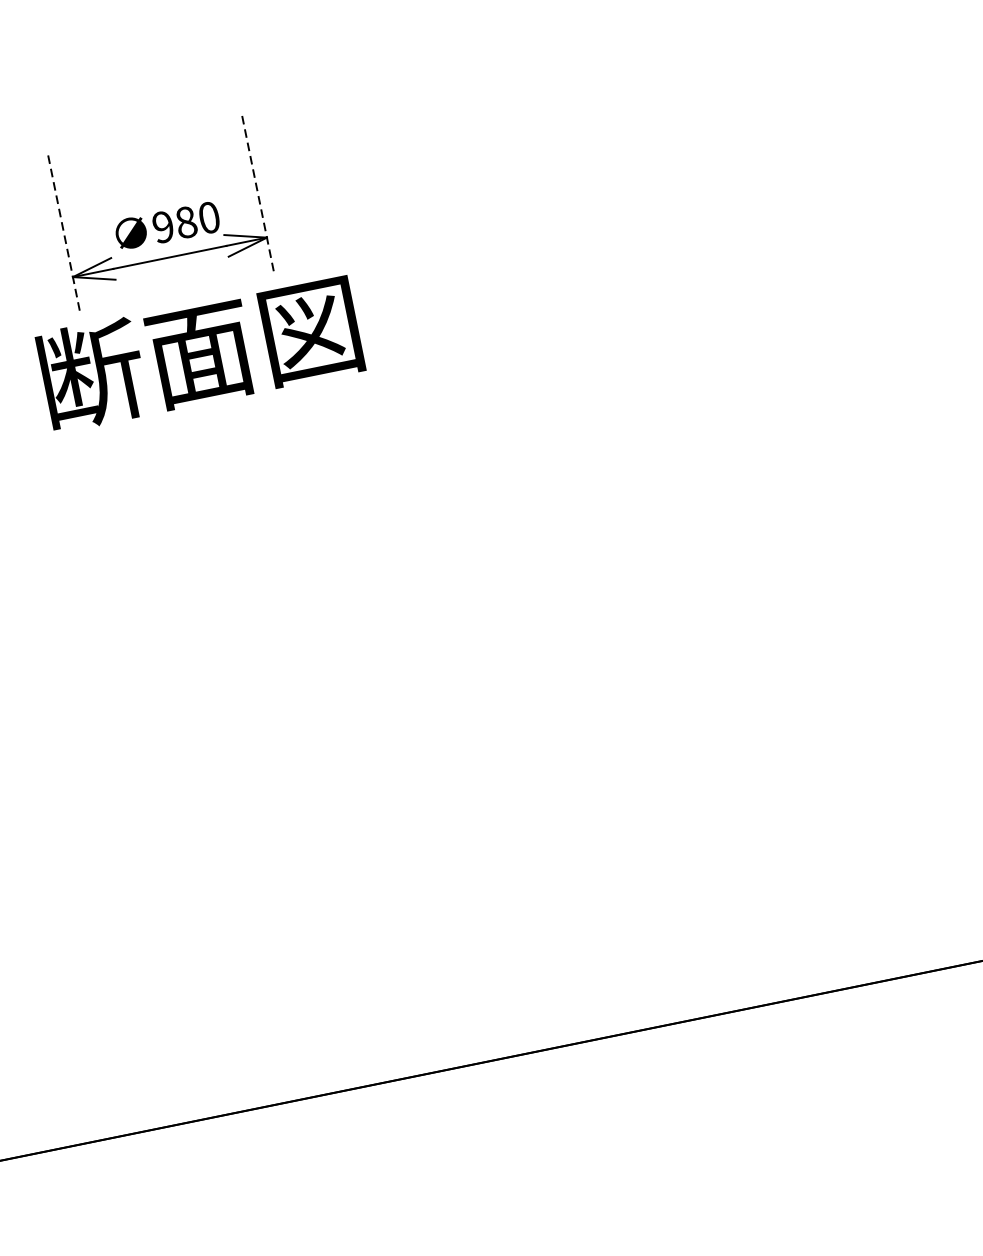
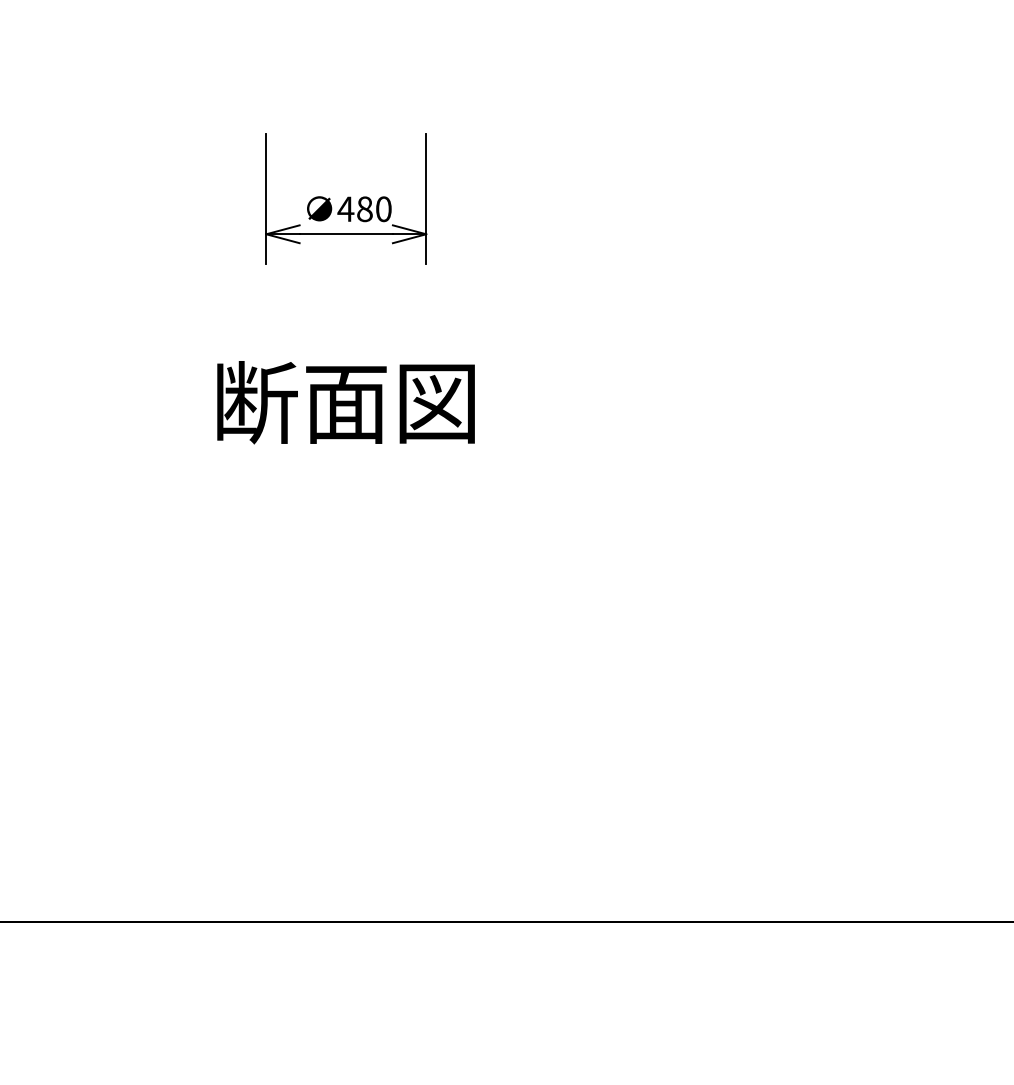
line: (258, 195) -> (426, 199), dashed -> solid
text: (162, 227) -> (345, 209), 980 -> 480
line: (64, 234) -> (266, 199), dashed -> solid
text: (199, 352) -> (345, 402), moved

